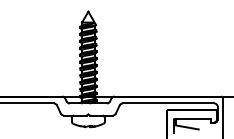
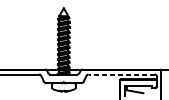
line: (168, 103) -> (121, 74), solid -> dashed

